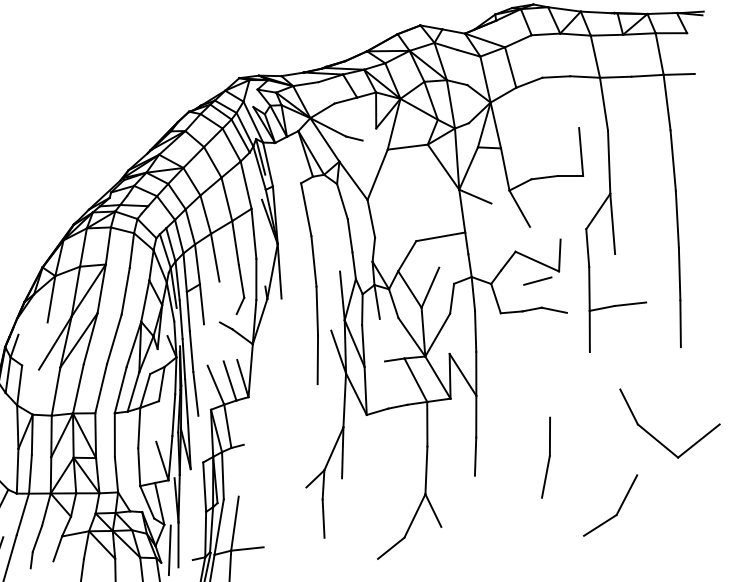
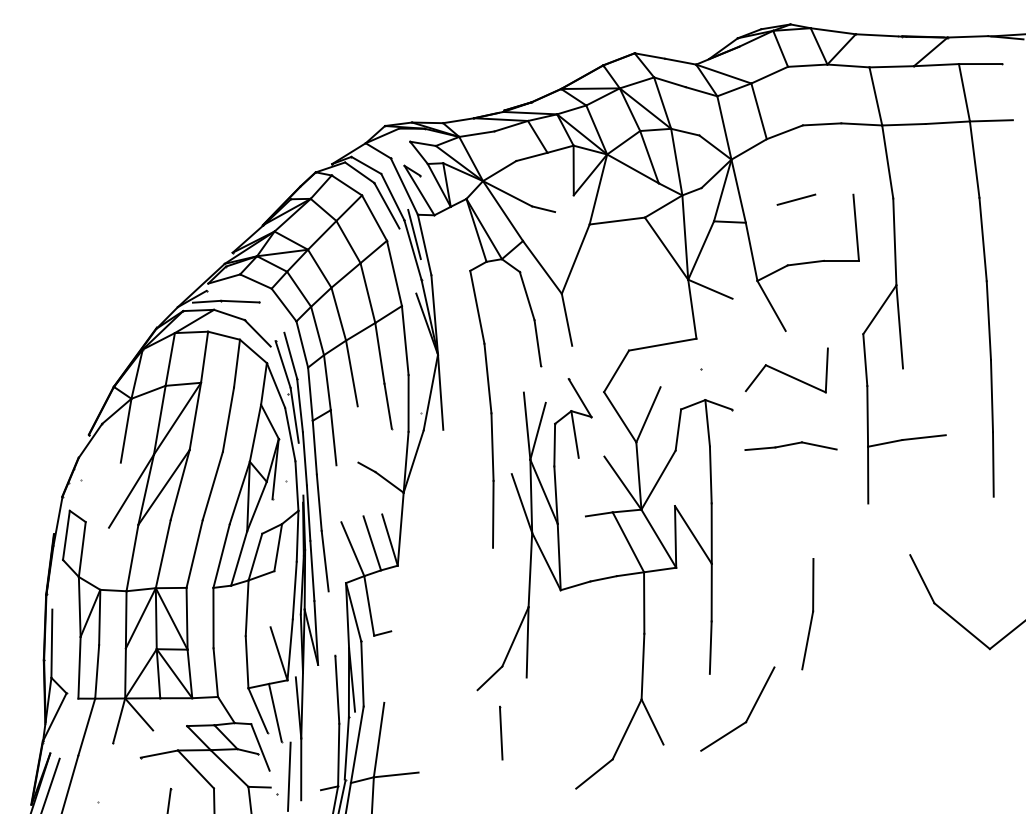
line: (537, 280) -> (796, 199), moved
part: (545, 457) -> (807, 614), moved
part: (619, 508) -> (749, 713), moved

